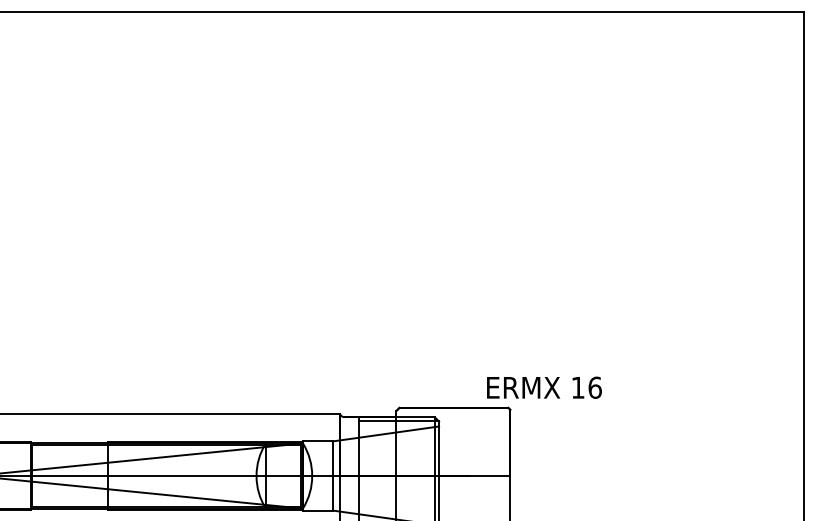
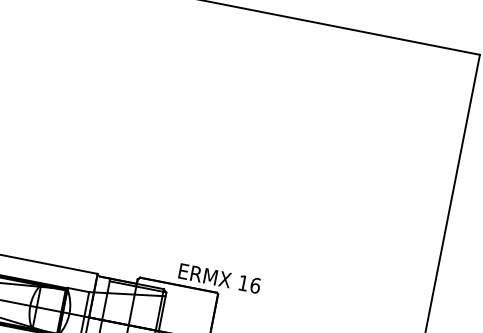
text: (544, 387) -> (219, 278), moved

